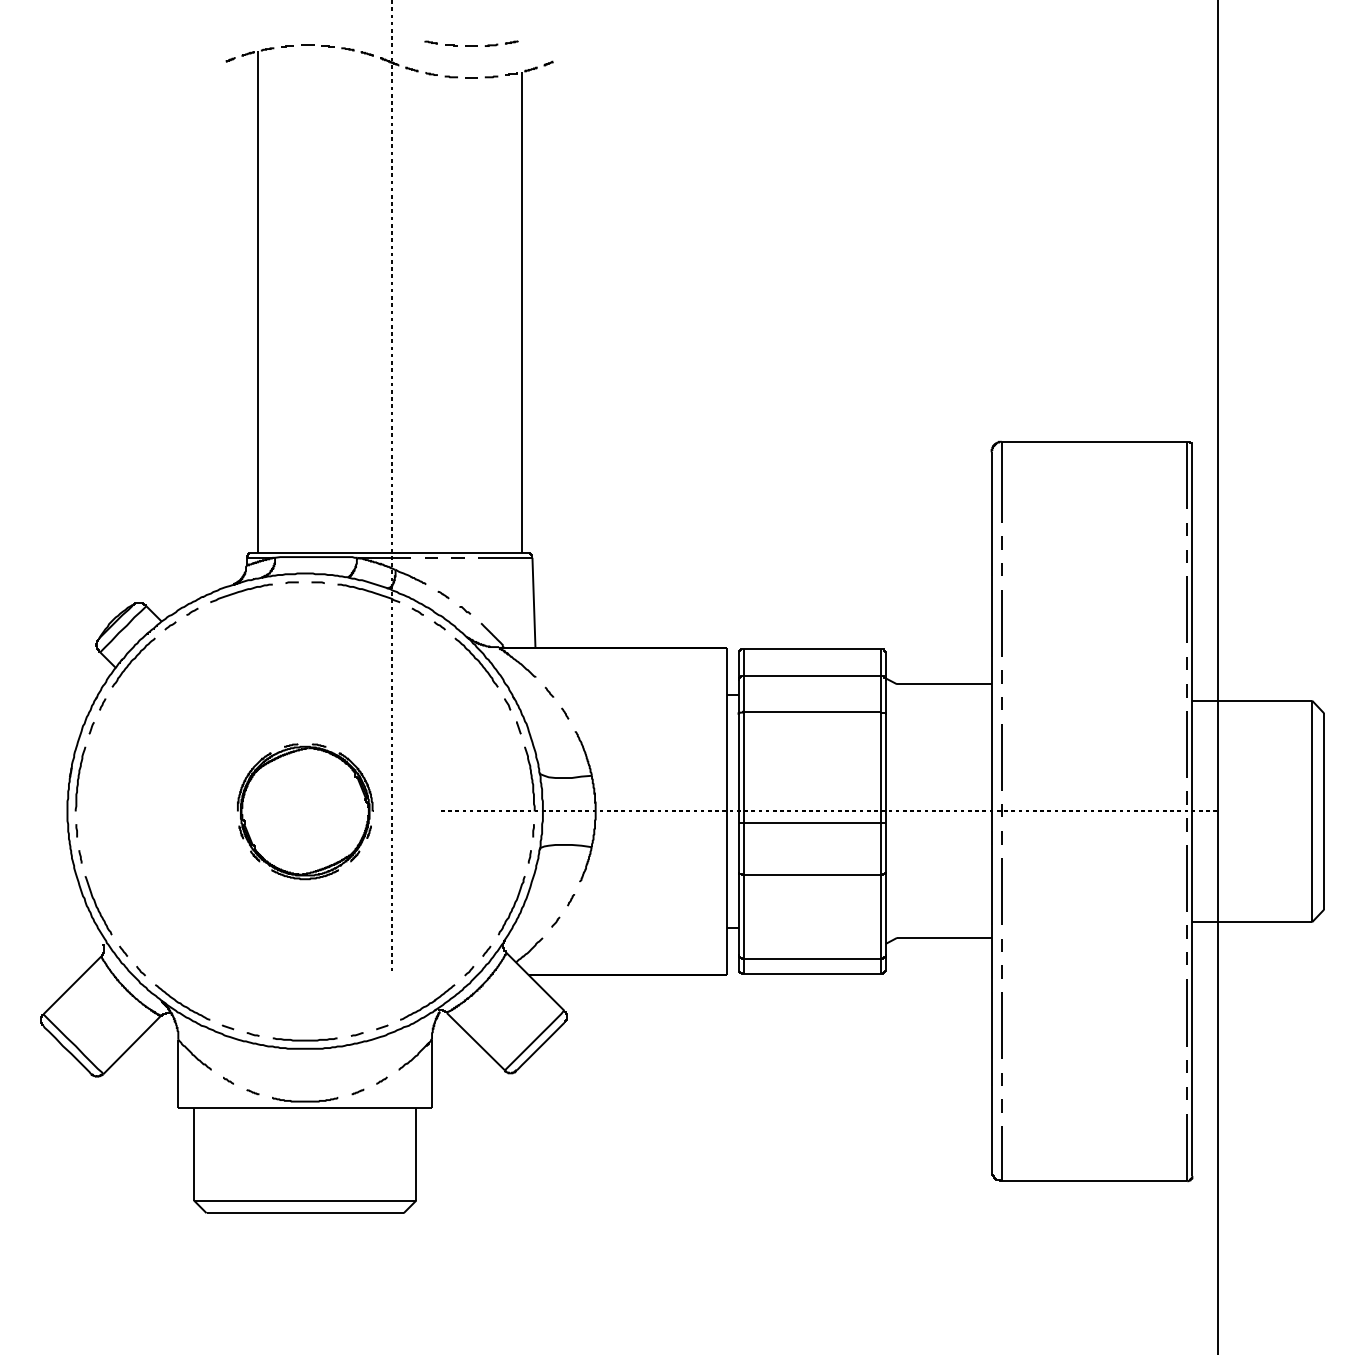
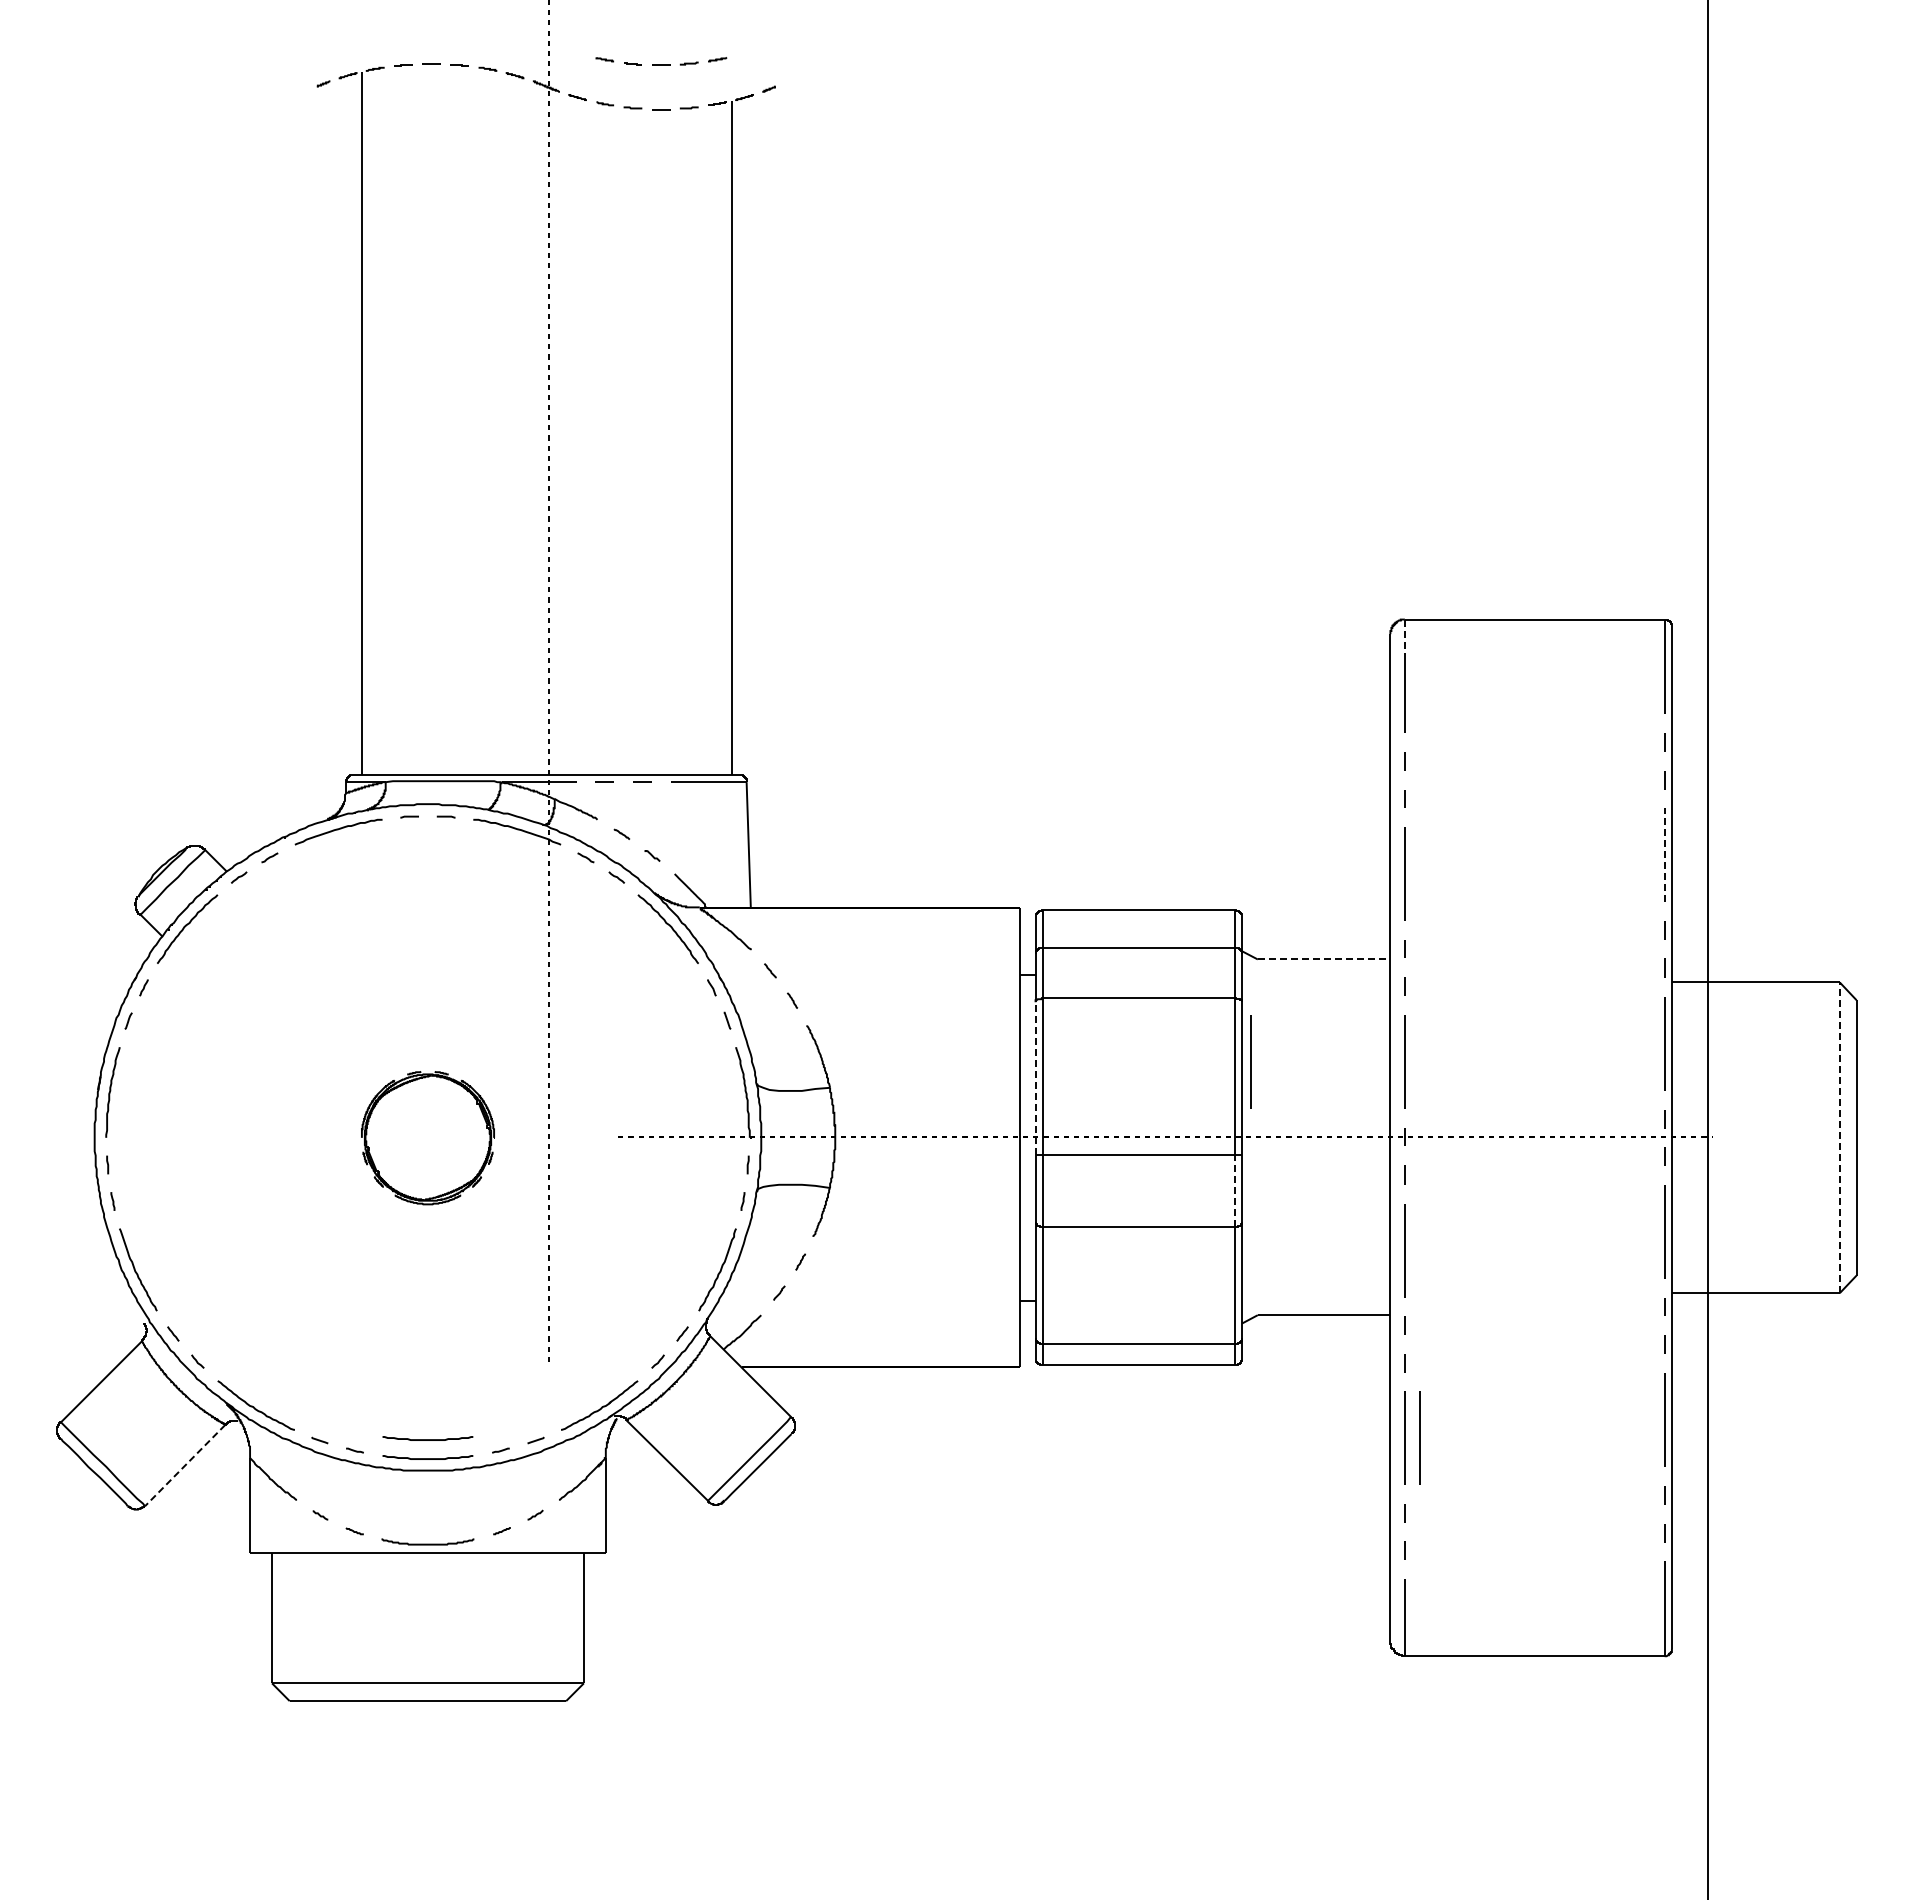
line: (1001, 455) -> (1404, 638), solid -> dashed
line: (1187, 610) -> (1664, 855), solid -> dashed
line: (944, 684) -> (1324, 959), solid -> dashed
line: (891, 757) -> (1250, 1061), added
line: (738, 768) -> (1035, 1077), solid -> dashed
part: (304, 811) -> (427, 1137), size x0.7
line: (1311, 811) -> (1839, 1137), solid -> dashed
line: (880, 849) -> (1234, 1190), solid -> dashed
line: (1012, 1025) -> (1419, 1437), added
curve: (304, 1026) -> (427, 1439), added
line: (131, 1045) -> (184, 1465), solid -> dashed

